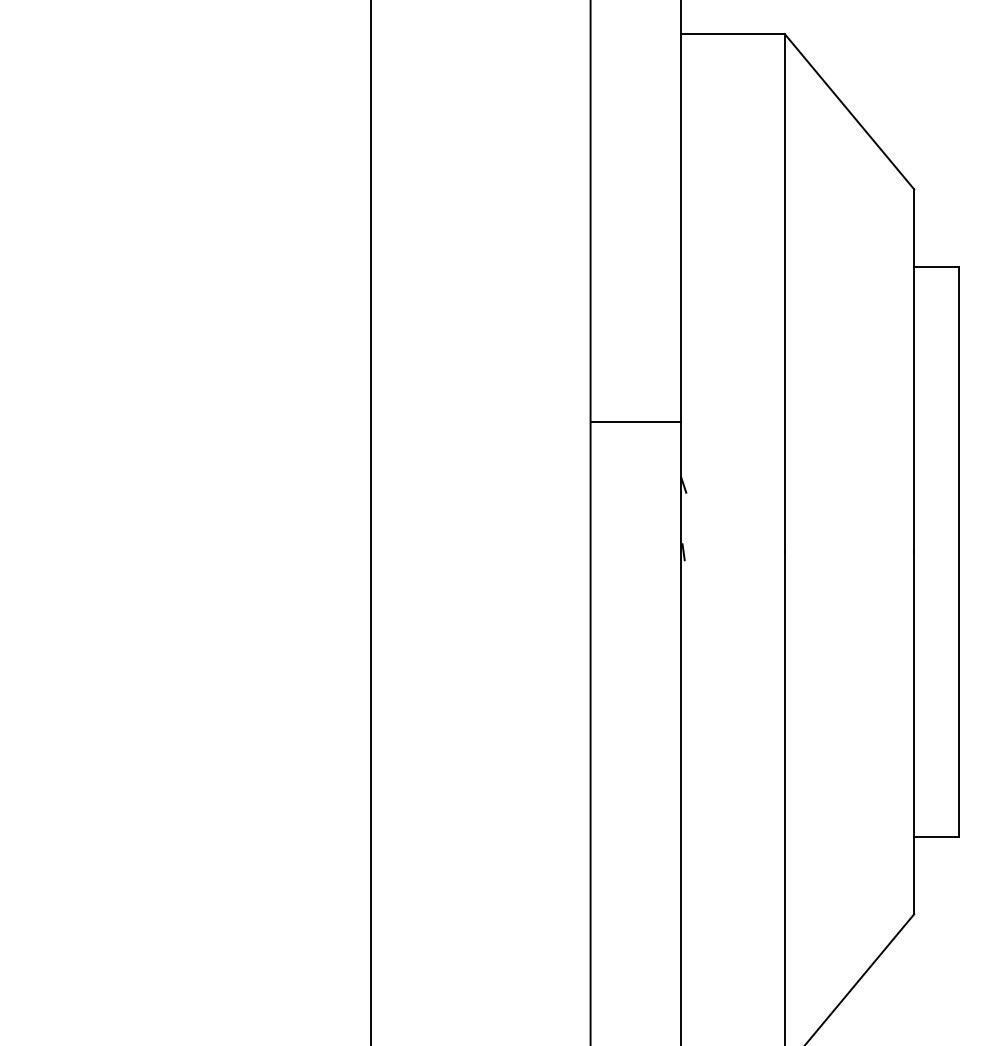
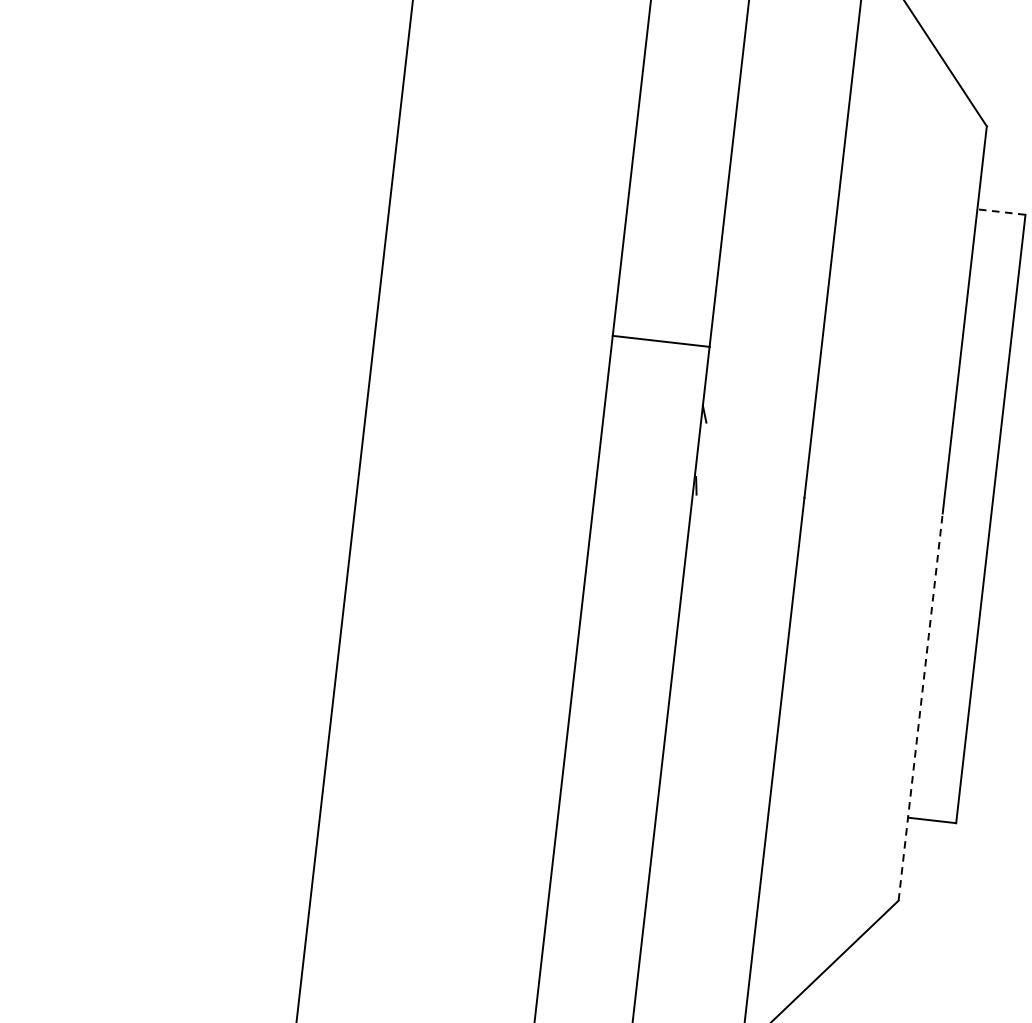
line: (936, 267) -> (1001, 212), solid -> dashed
line: (914, 732) -> (921, 706), solid -> dashed

